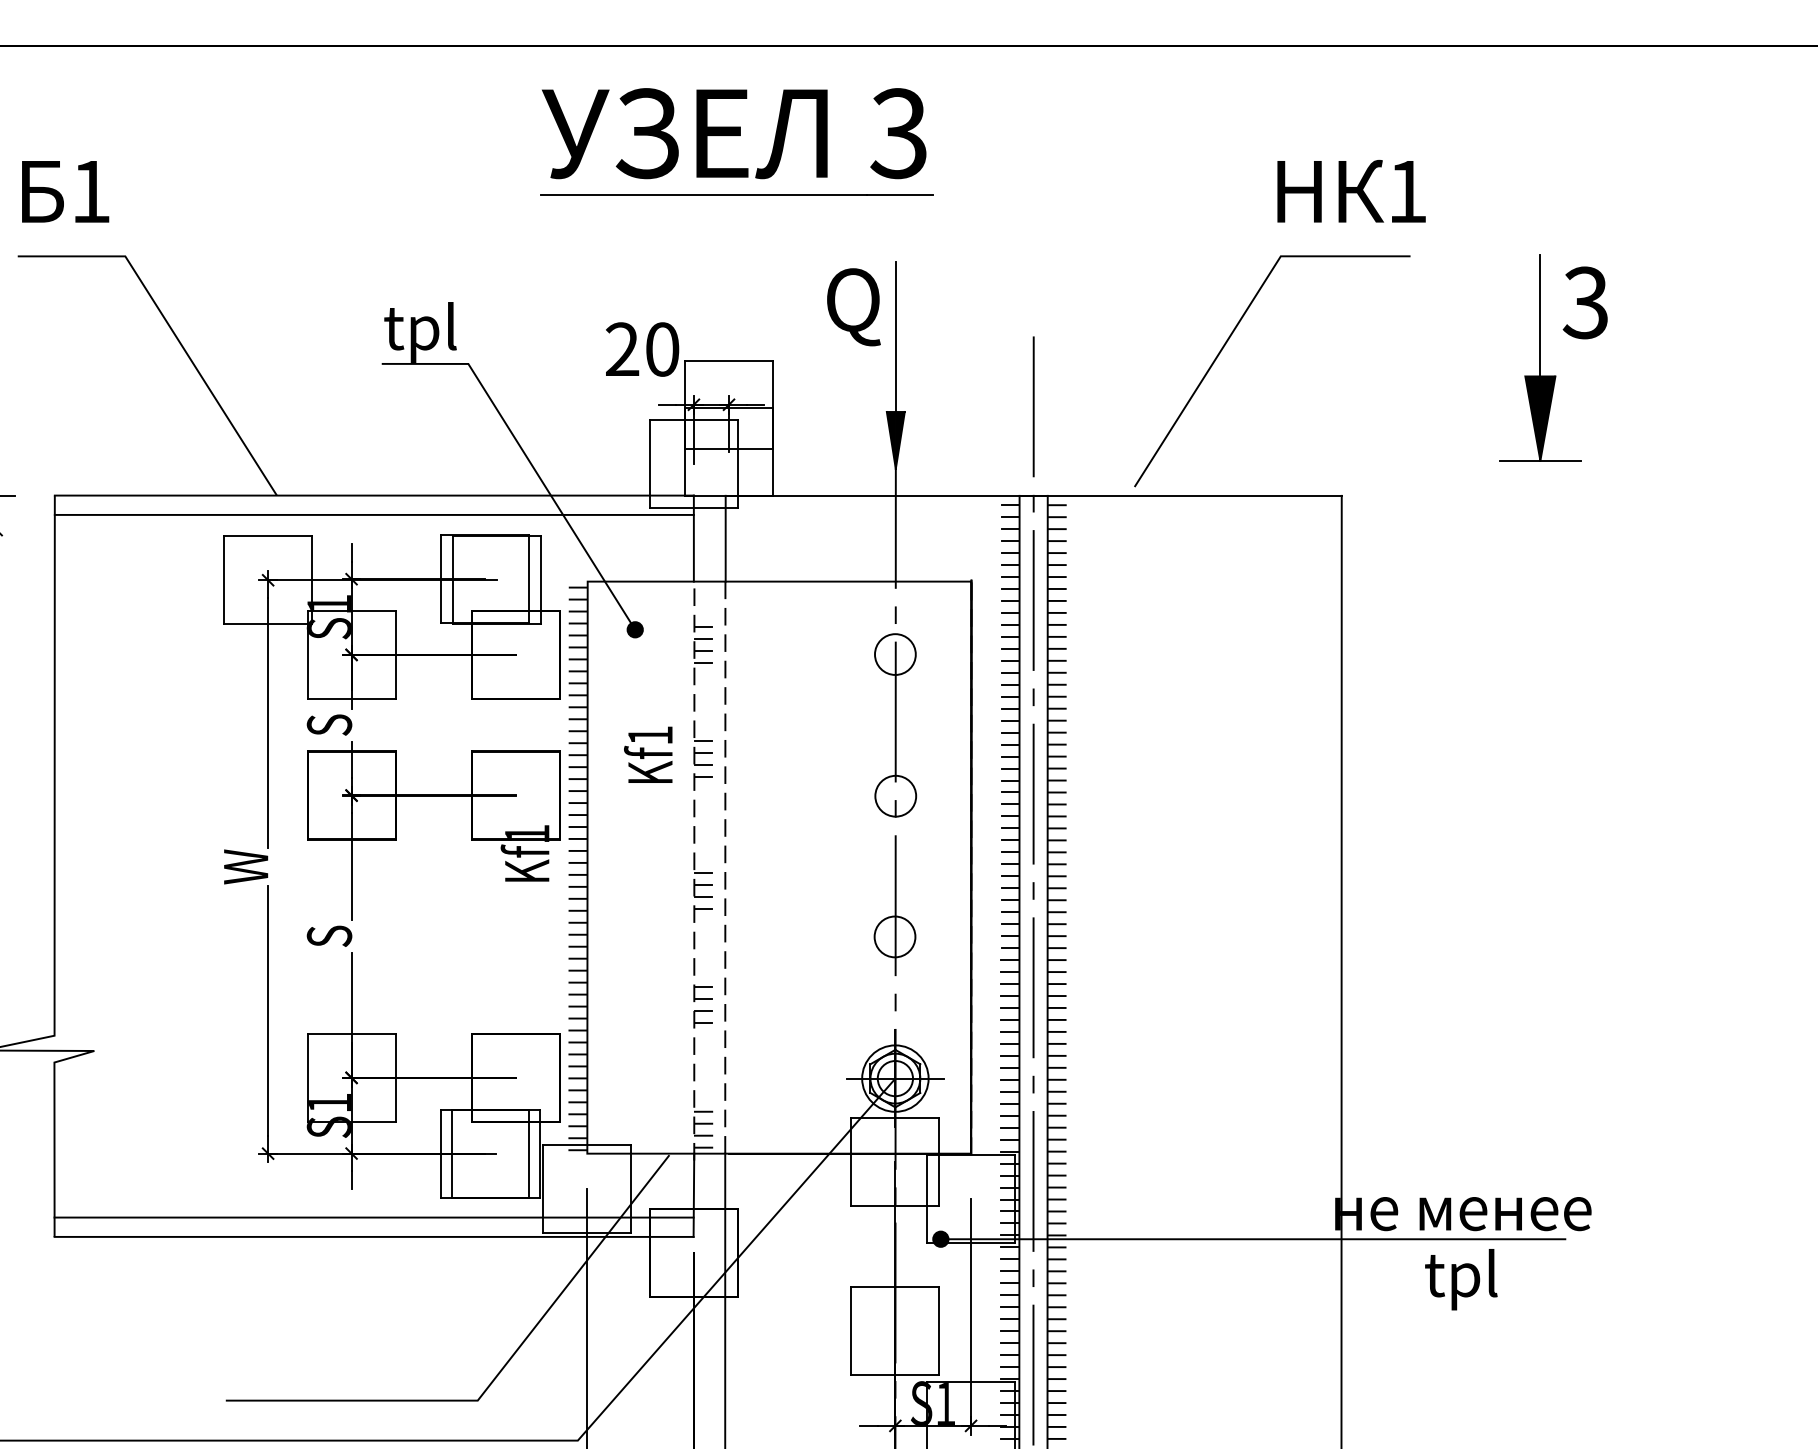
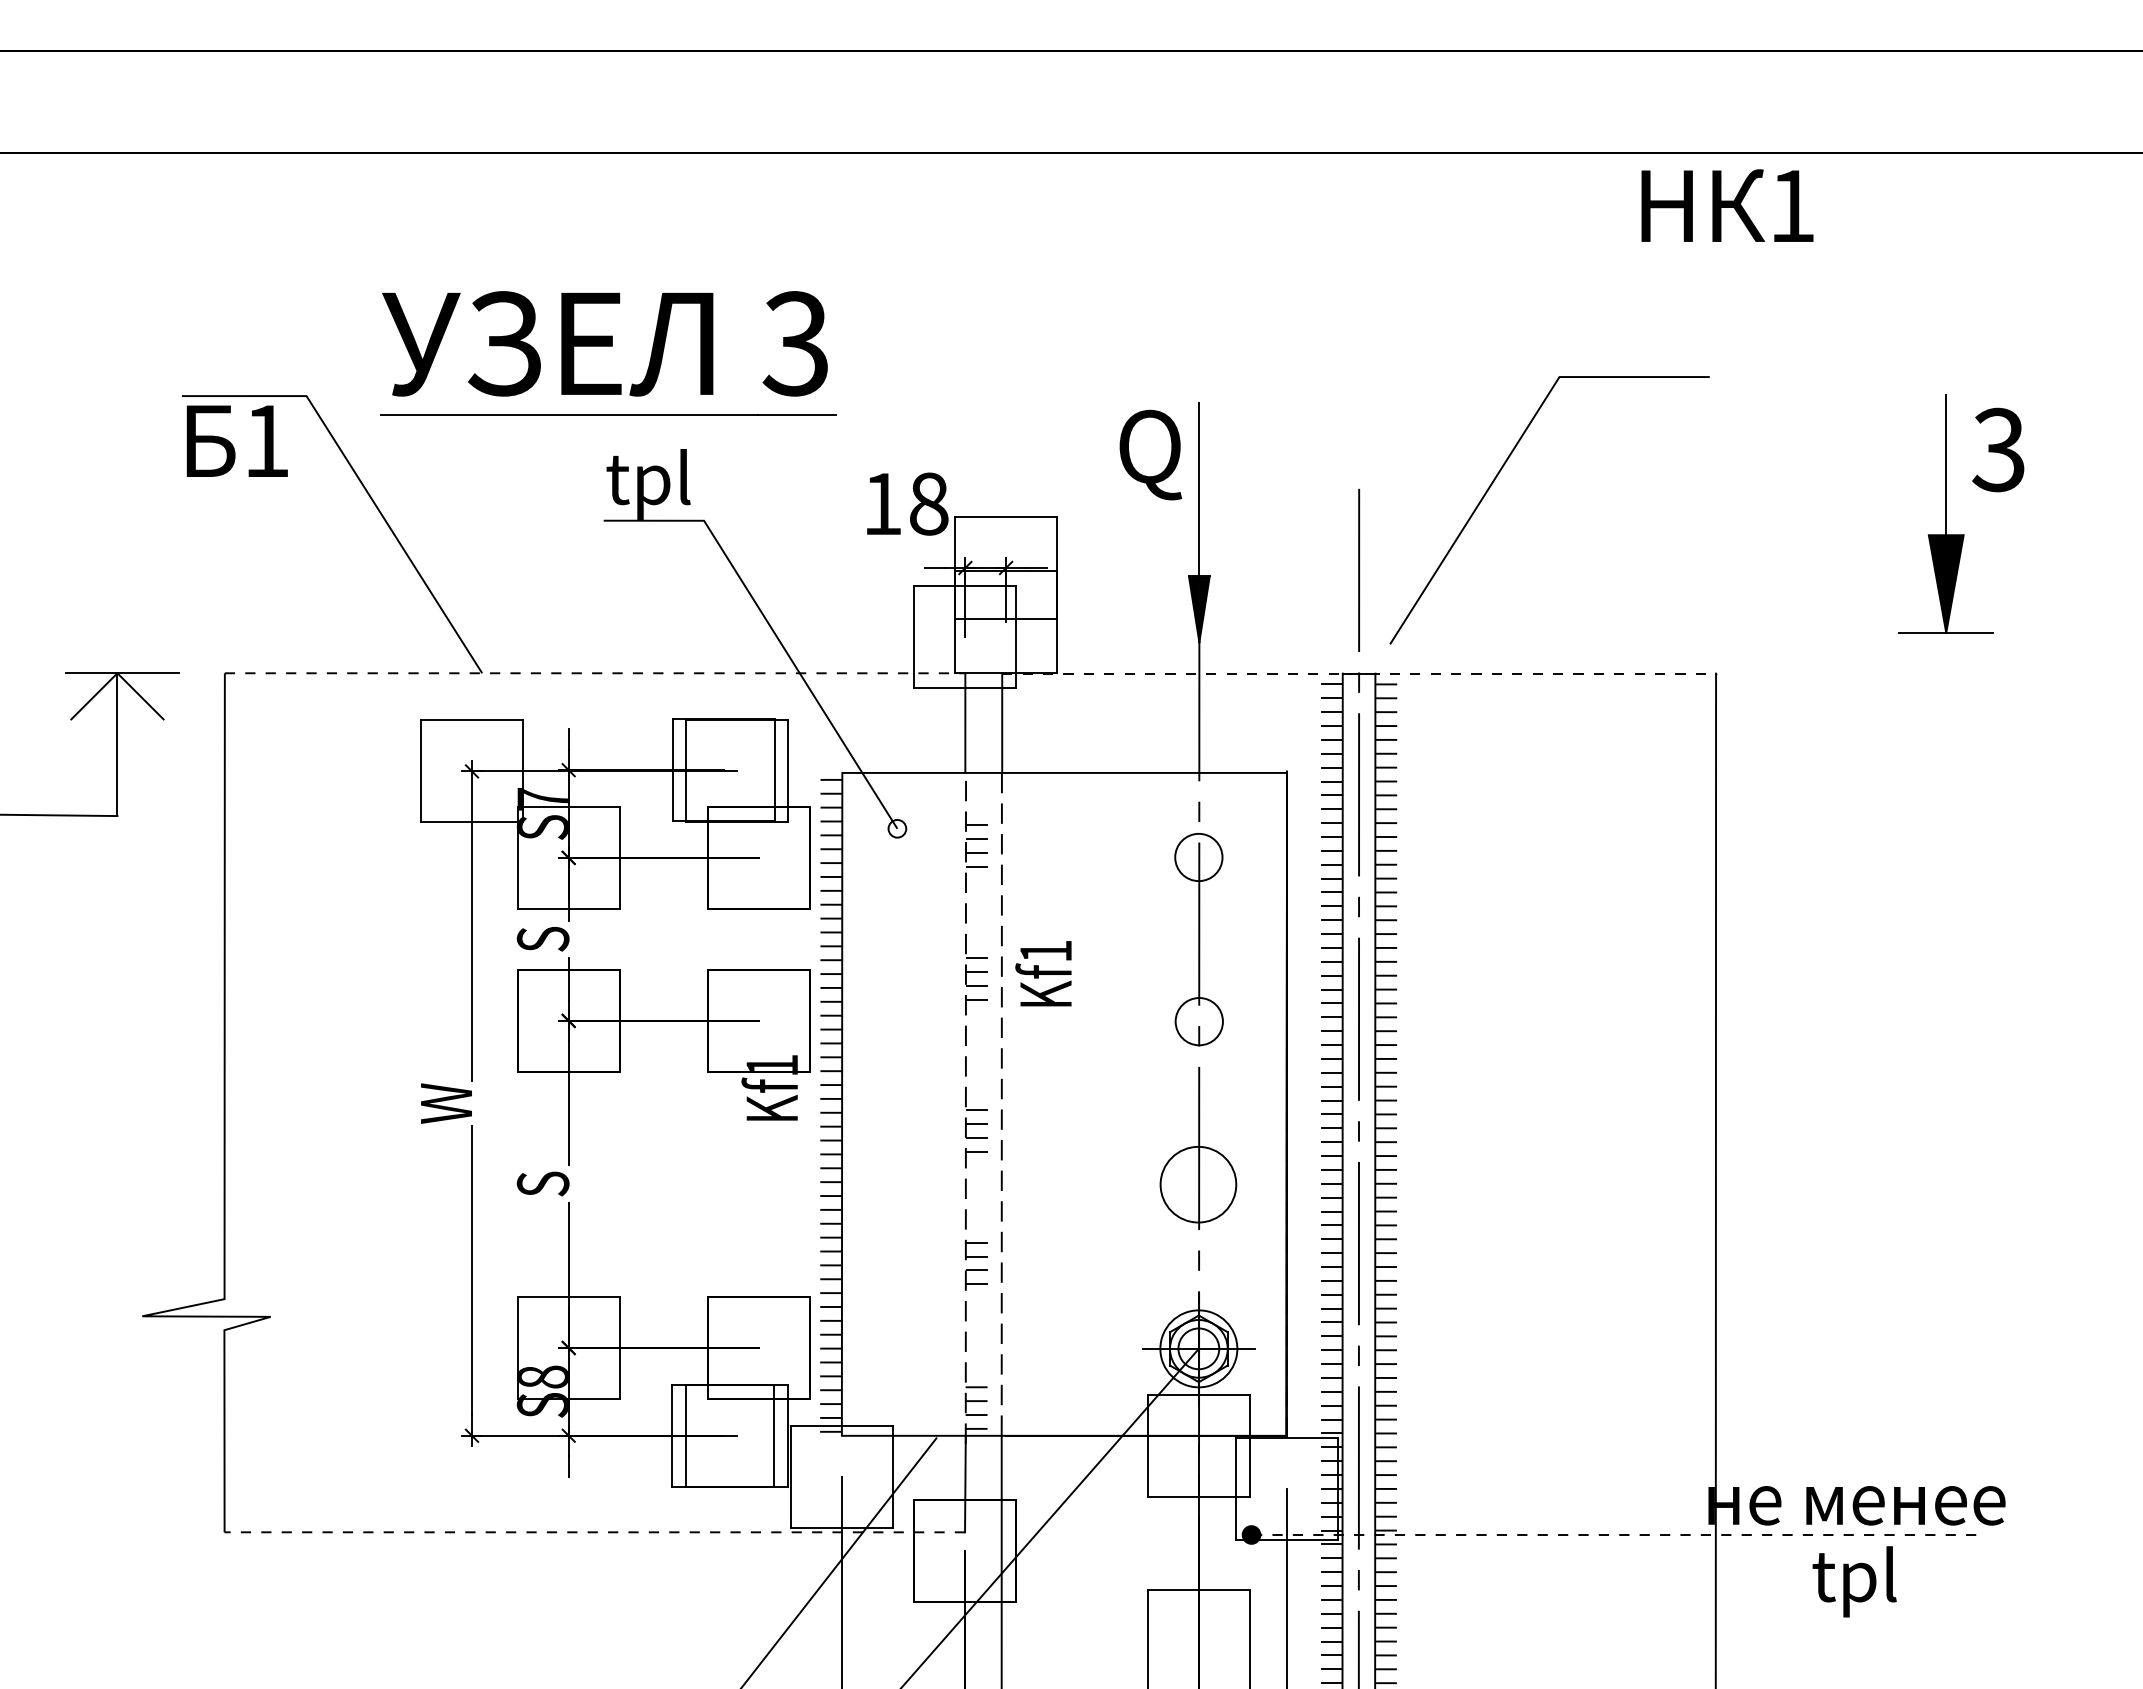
part: (737, 135) -> (608, 346), moved
text: (64, 191) -> (236, 440), moved
text: (1351, 191) -> (1727, 205), moved
line: (1225, 345) -> (1495, 480), moved
text: (642, 349) -> (905, 503), 20 -> 18
line: (374, 495) -> (595, 673), solid -> dashed
line: (1034, 495) -> (1359, 673), solid -> dashed
line: (373, 514) -> (594, 695), removed
text: (328, 604) -> (542, 799), S1 -> S7
fill: (635, 629) -> (897, 828), removed
text: (648, 754) -> (1043, 973), moved
circle: (895, 936) -> (1198, 1184), size x1.6
text: (329, 1102) -> (543, 1376), S1 -> S8
line: (373, 1217) -> (594, 1509), removed
line: (373, 1237) -> (594, 1532), solid -> dashed
line: (1253, 1239) -> (1613, 1535), solid -> dashed

